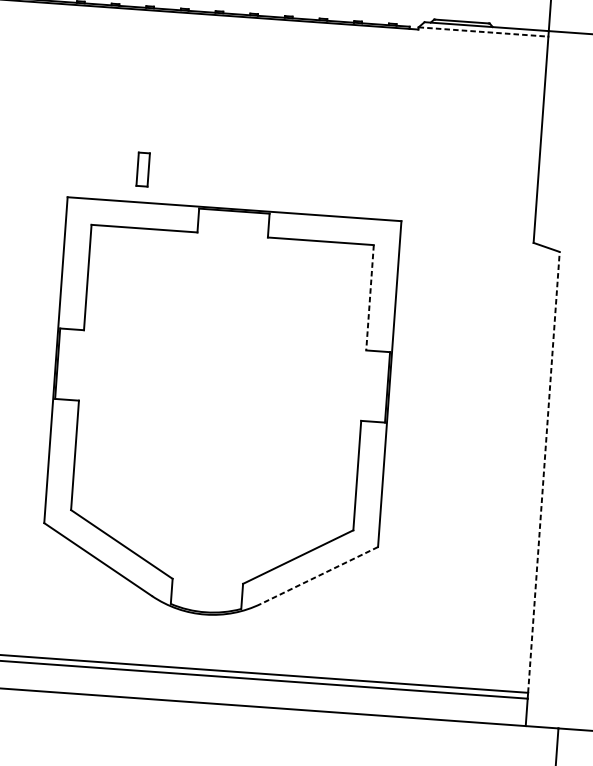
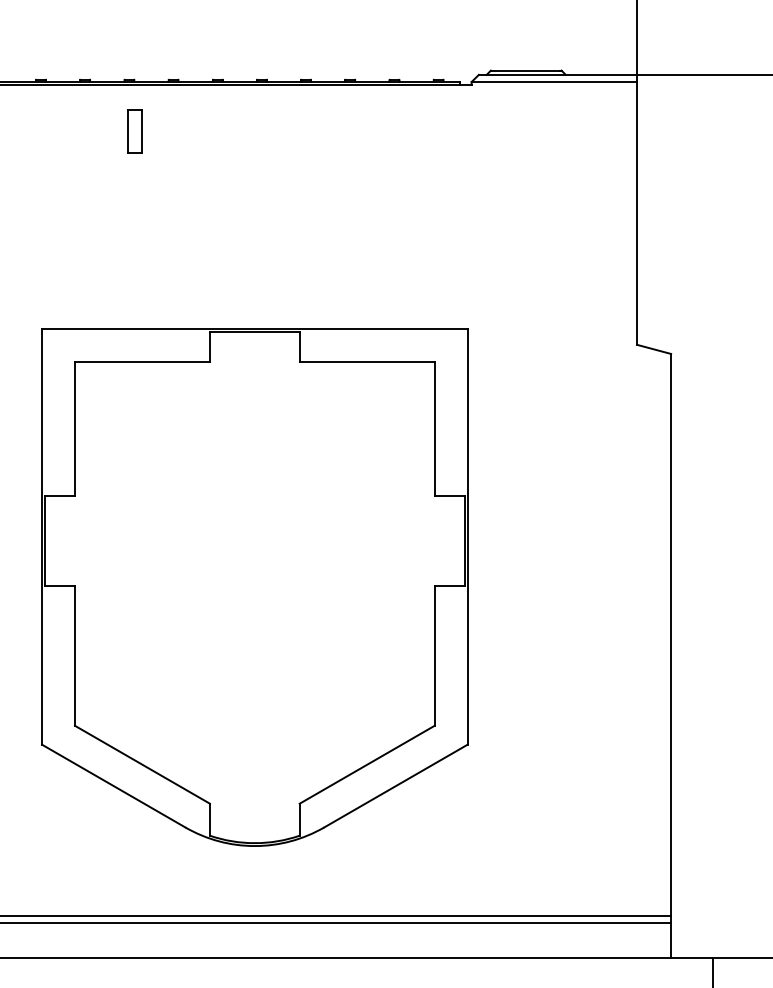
line: (483, 31) -> (554, 81), dashed -> solid
part: (142, 169) -> (134, 131), moved
line: (369, 297) -> (434, 429), dashed -> solid
line: (544, 472) -> (671, 634), dashed -> solid
line: (319, 575) -> (396, 786), dashed -> solid

